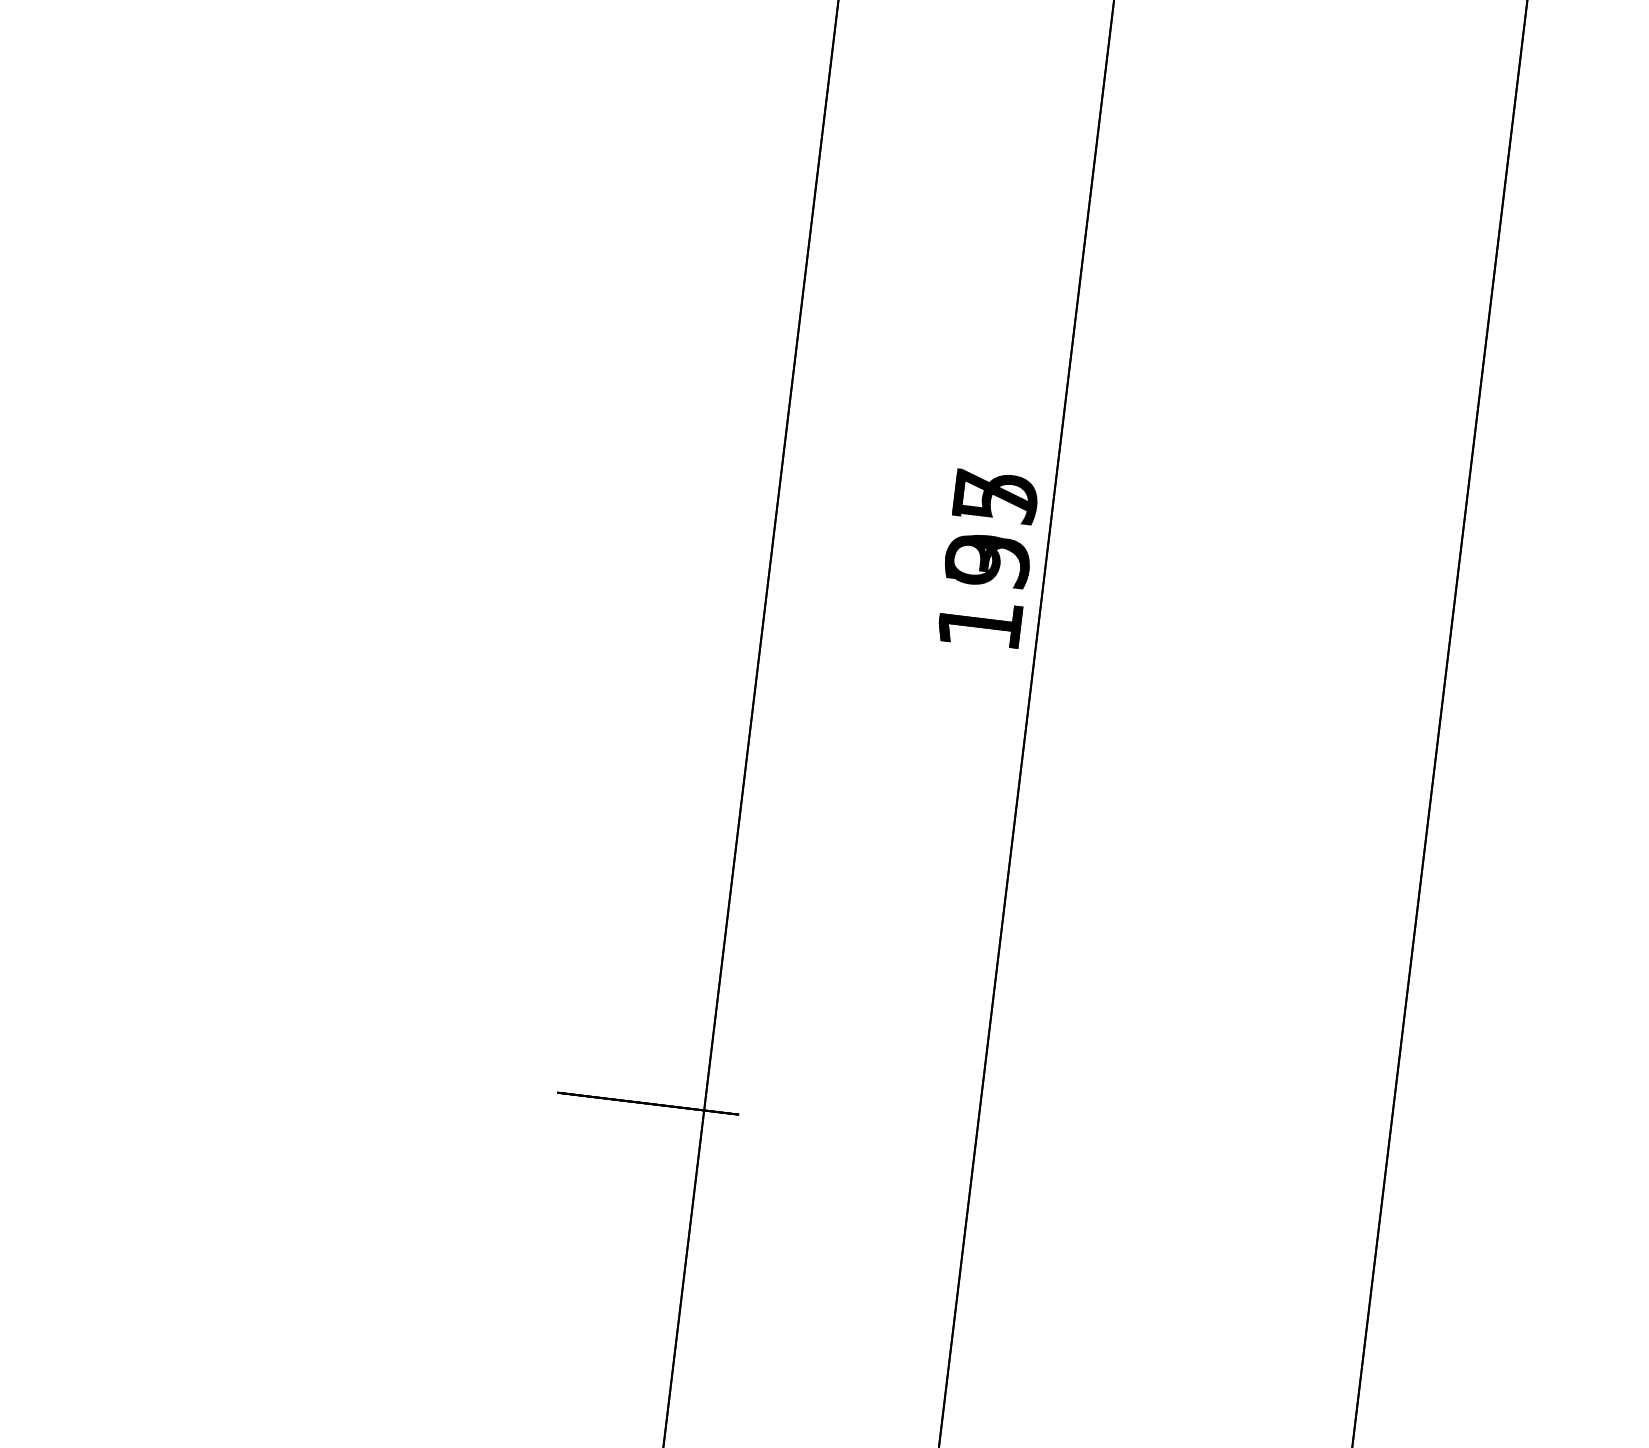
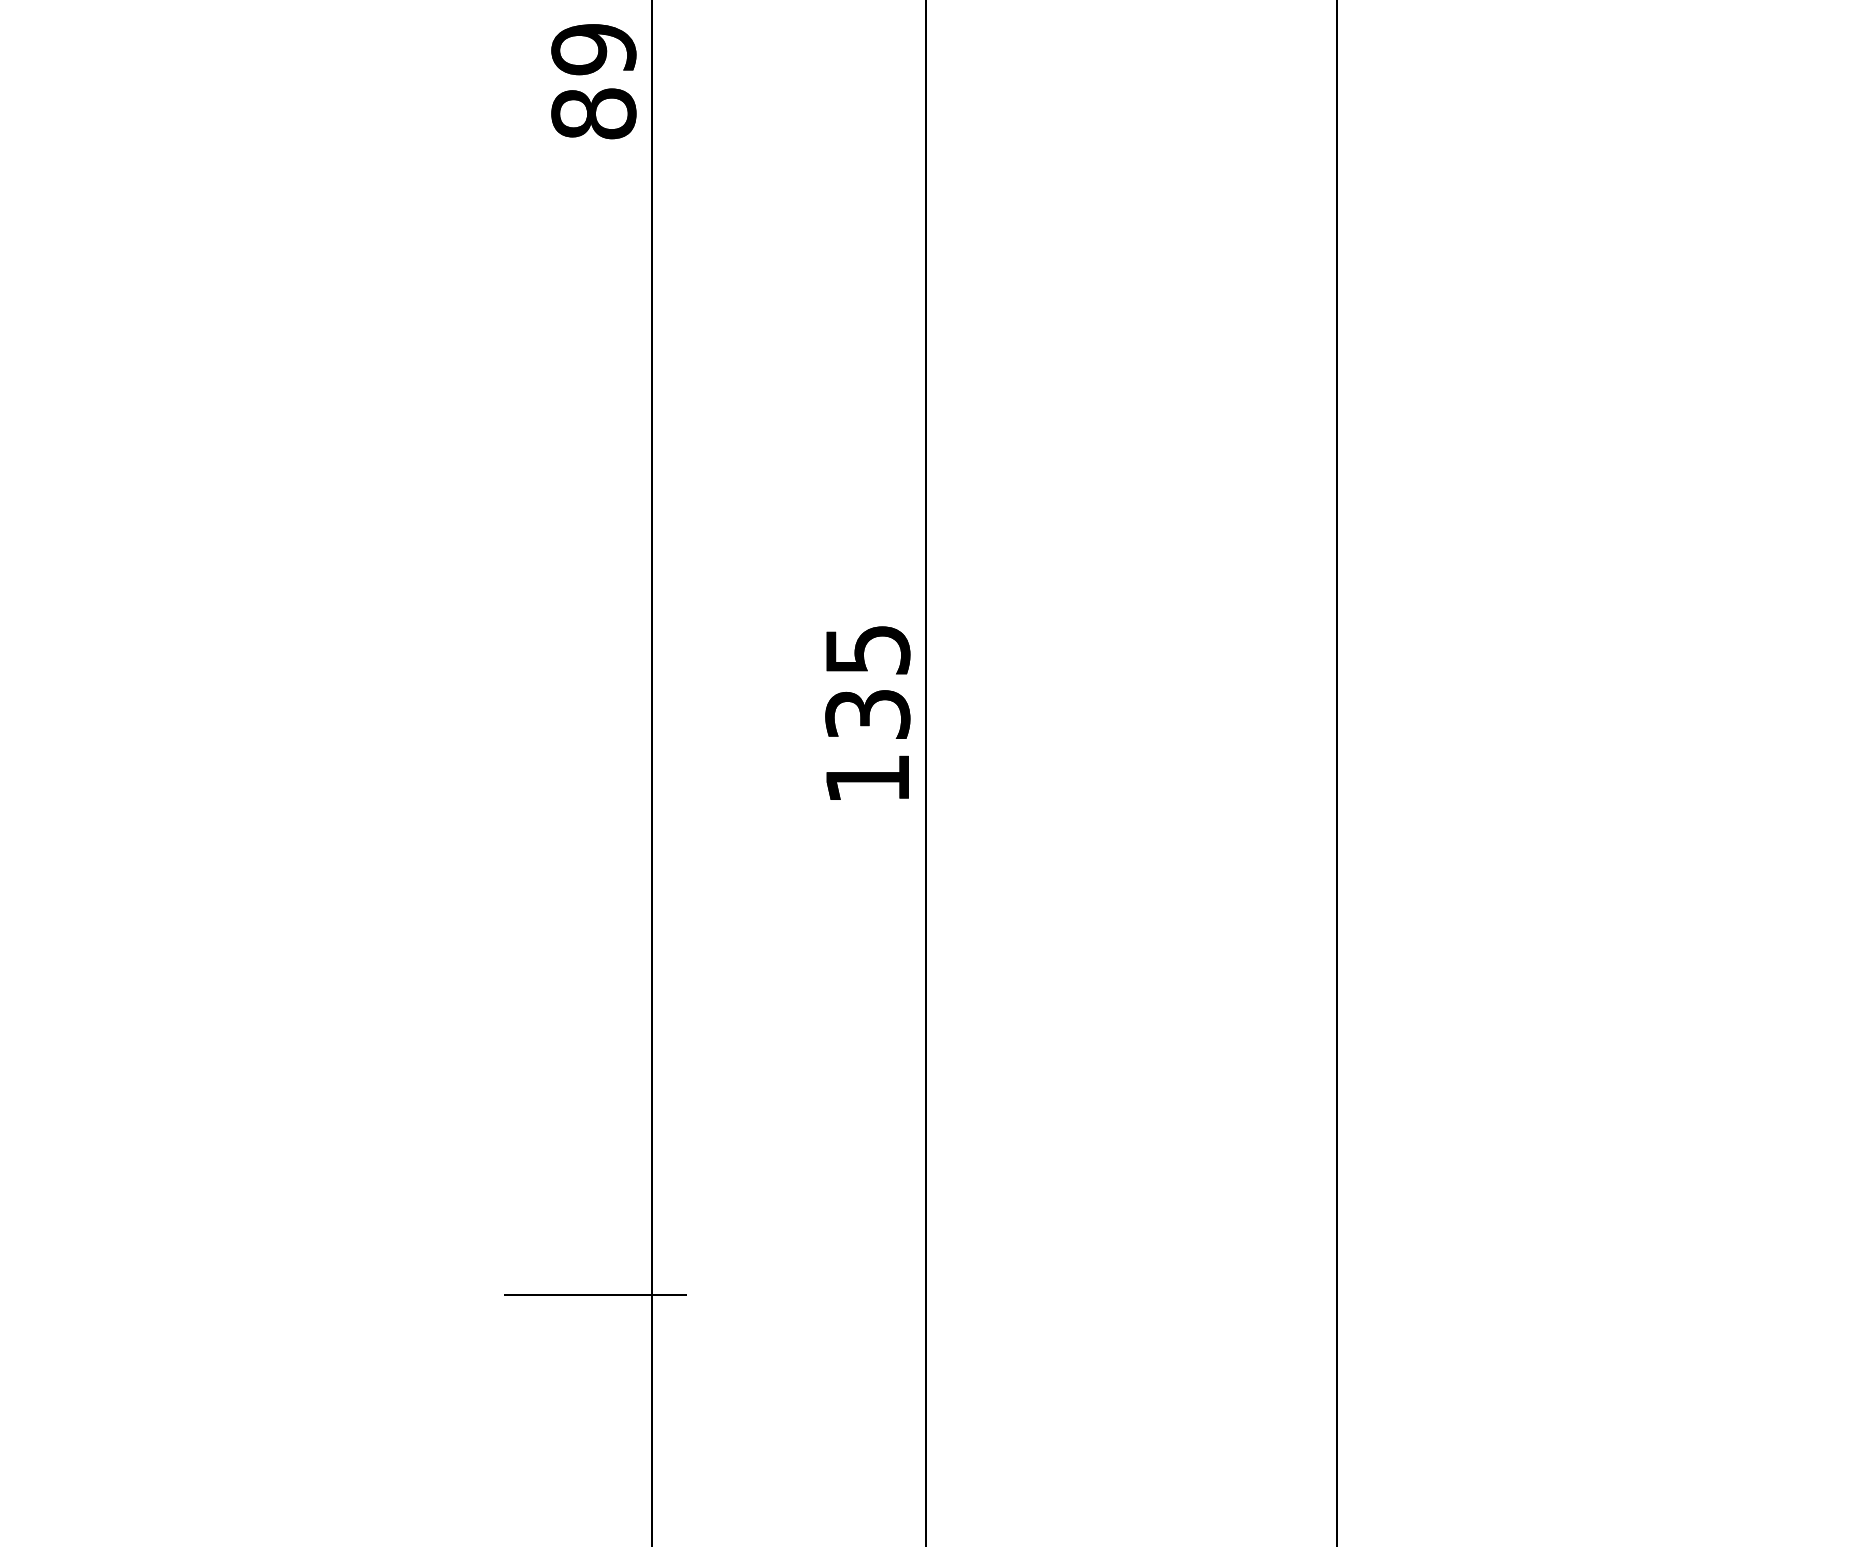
text: (991, 529) -> (867, 683), 197 -> 135

